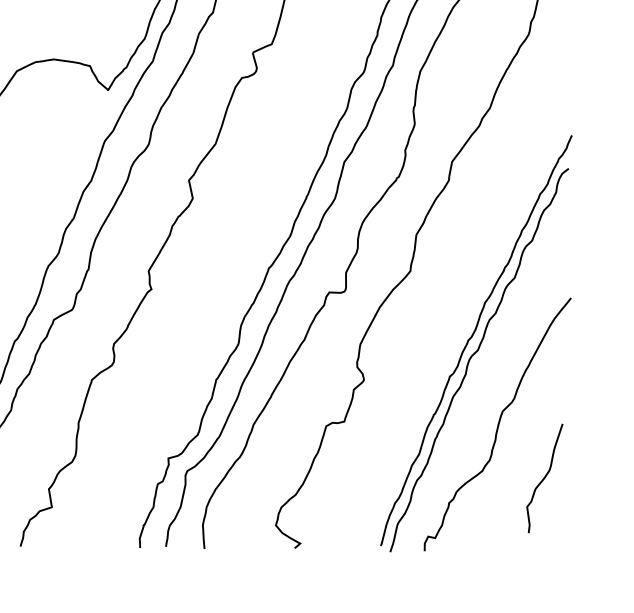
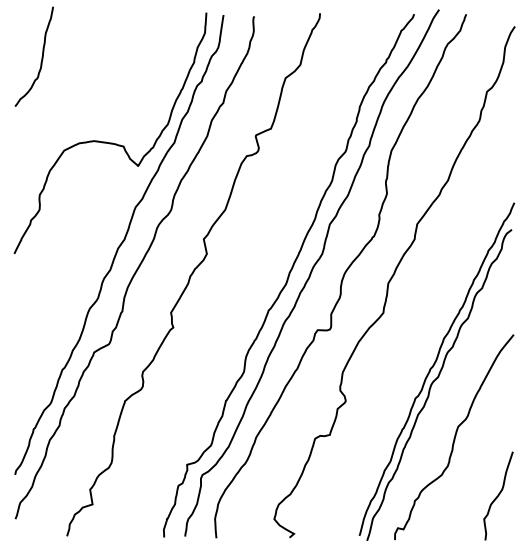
curve: (544, 477) -> (498, 495), moved

